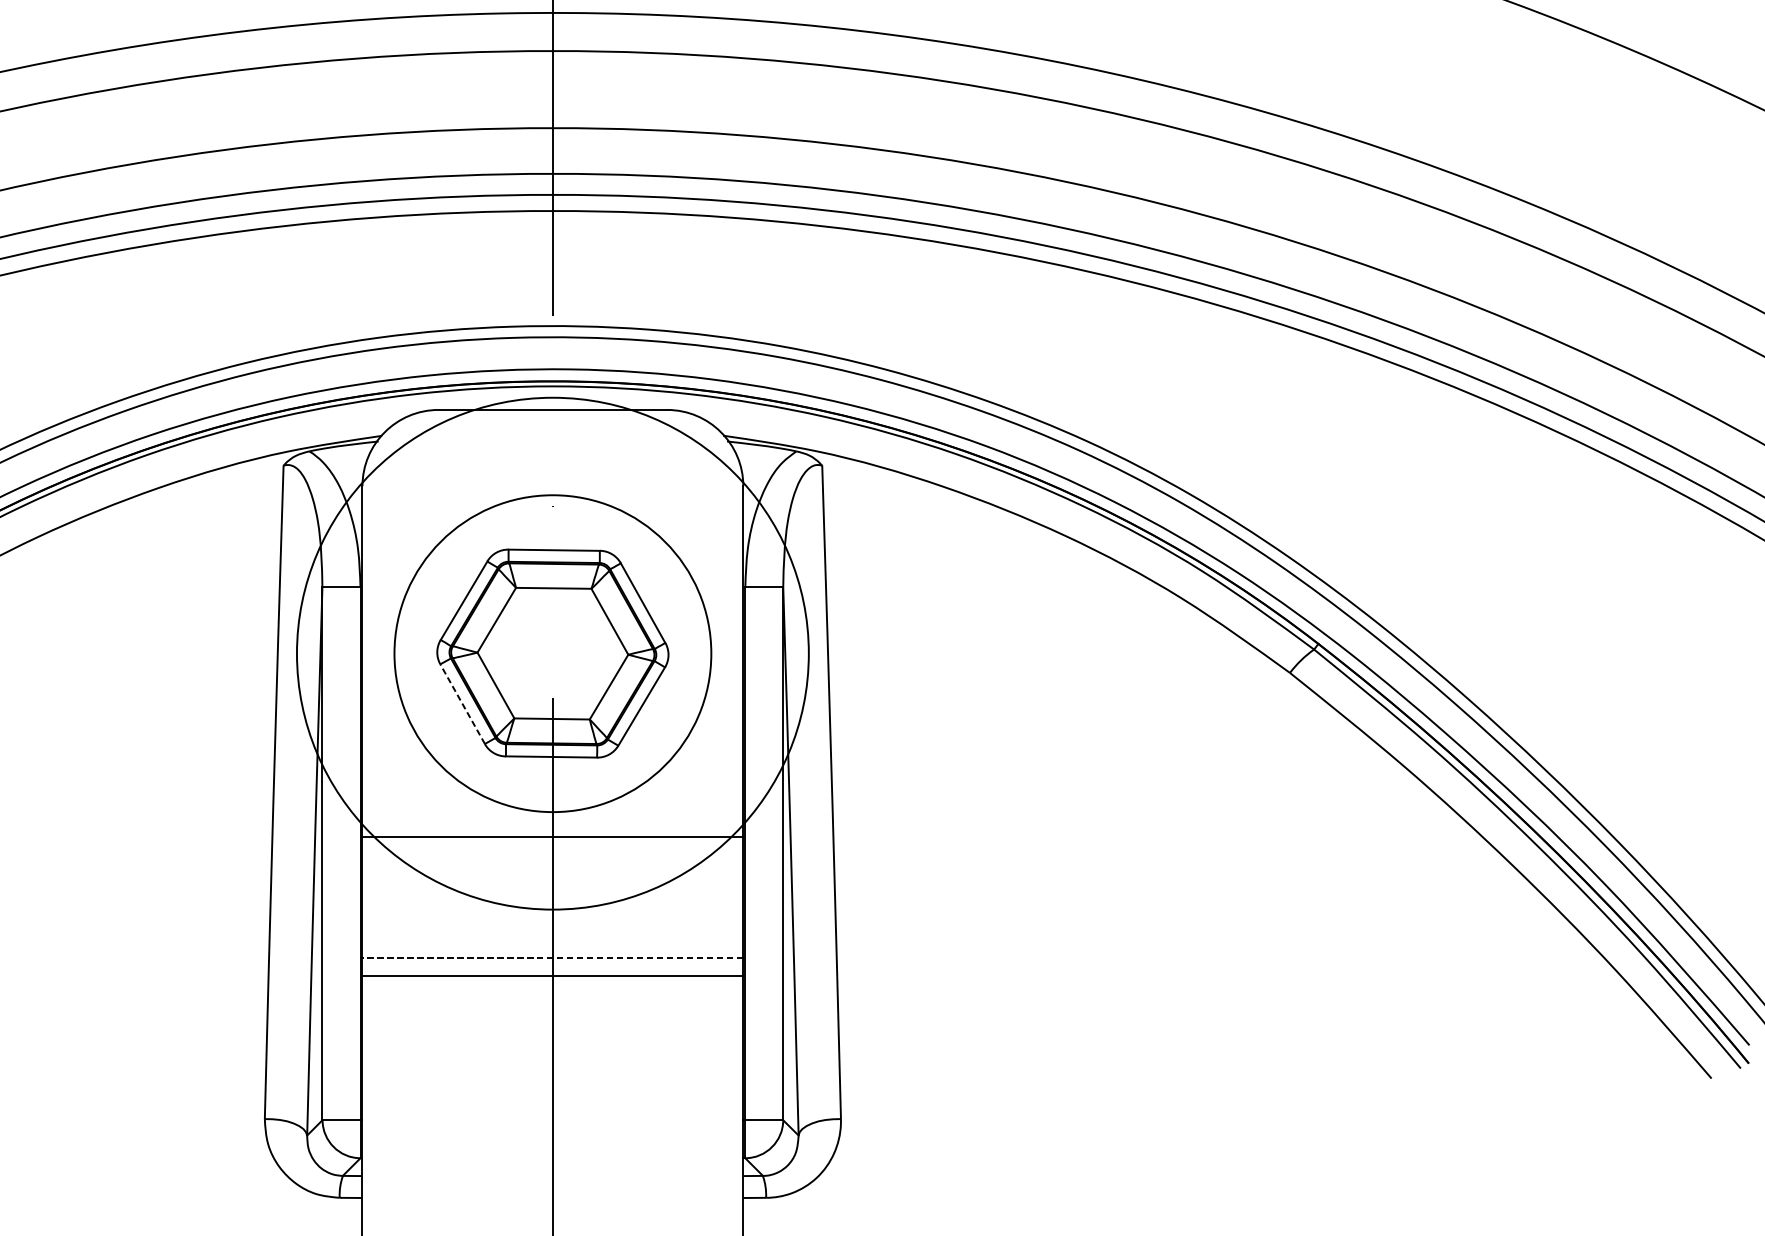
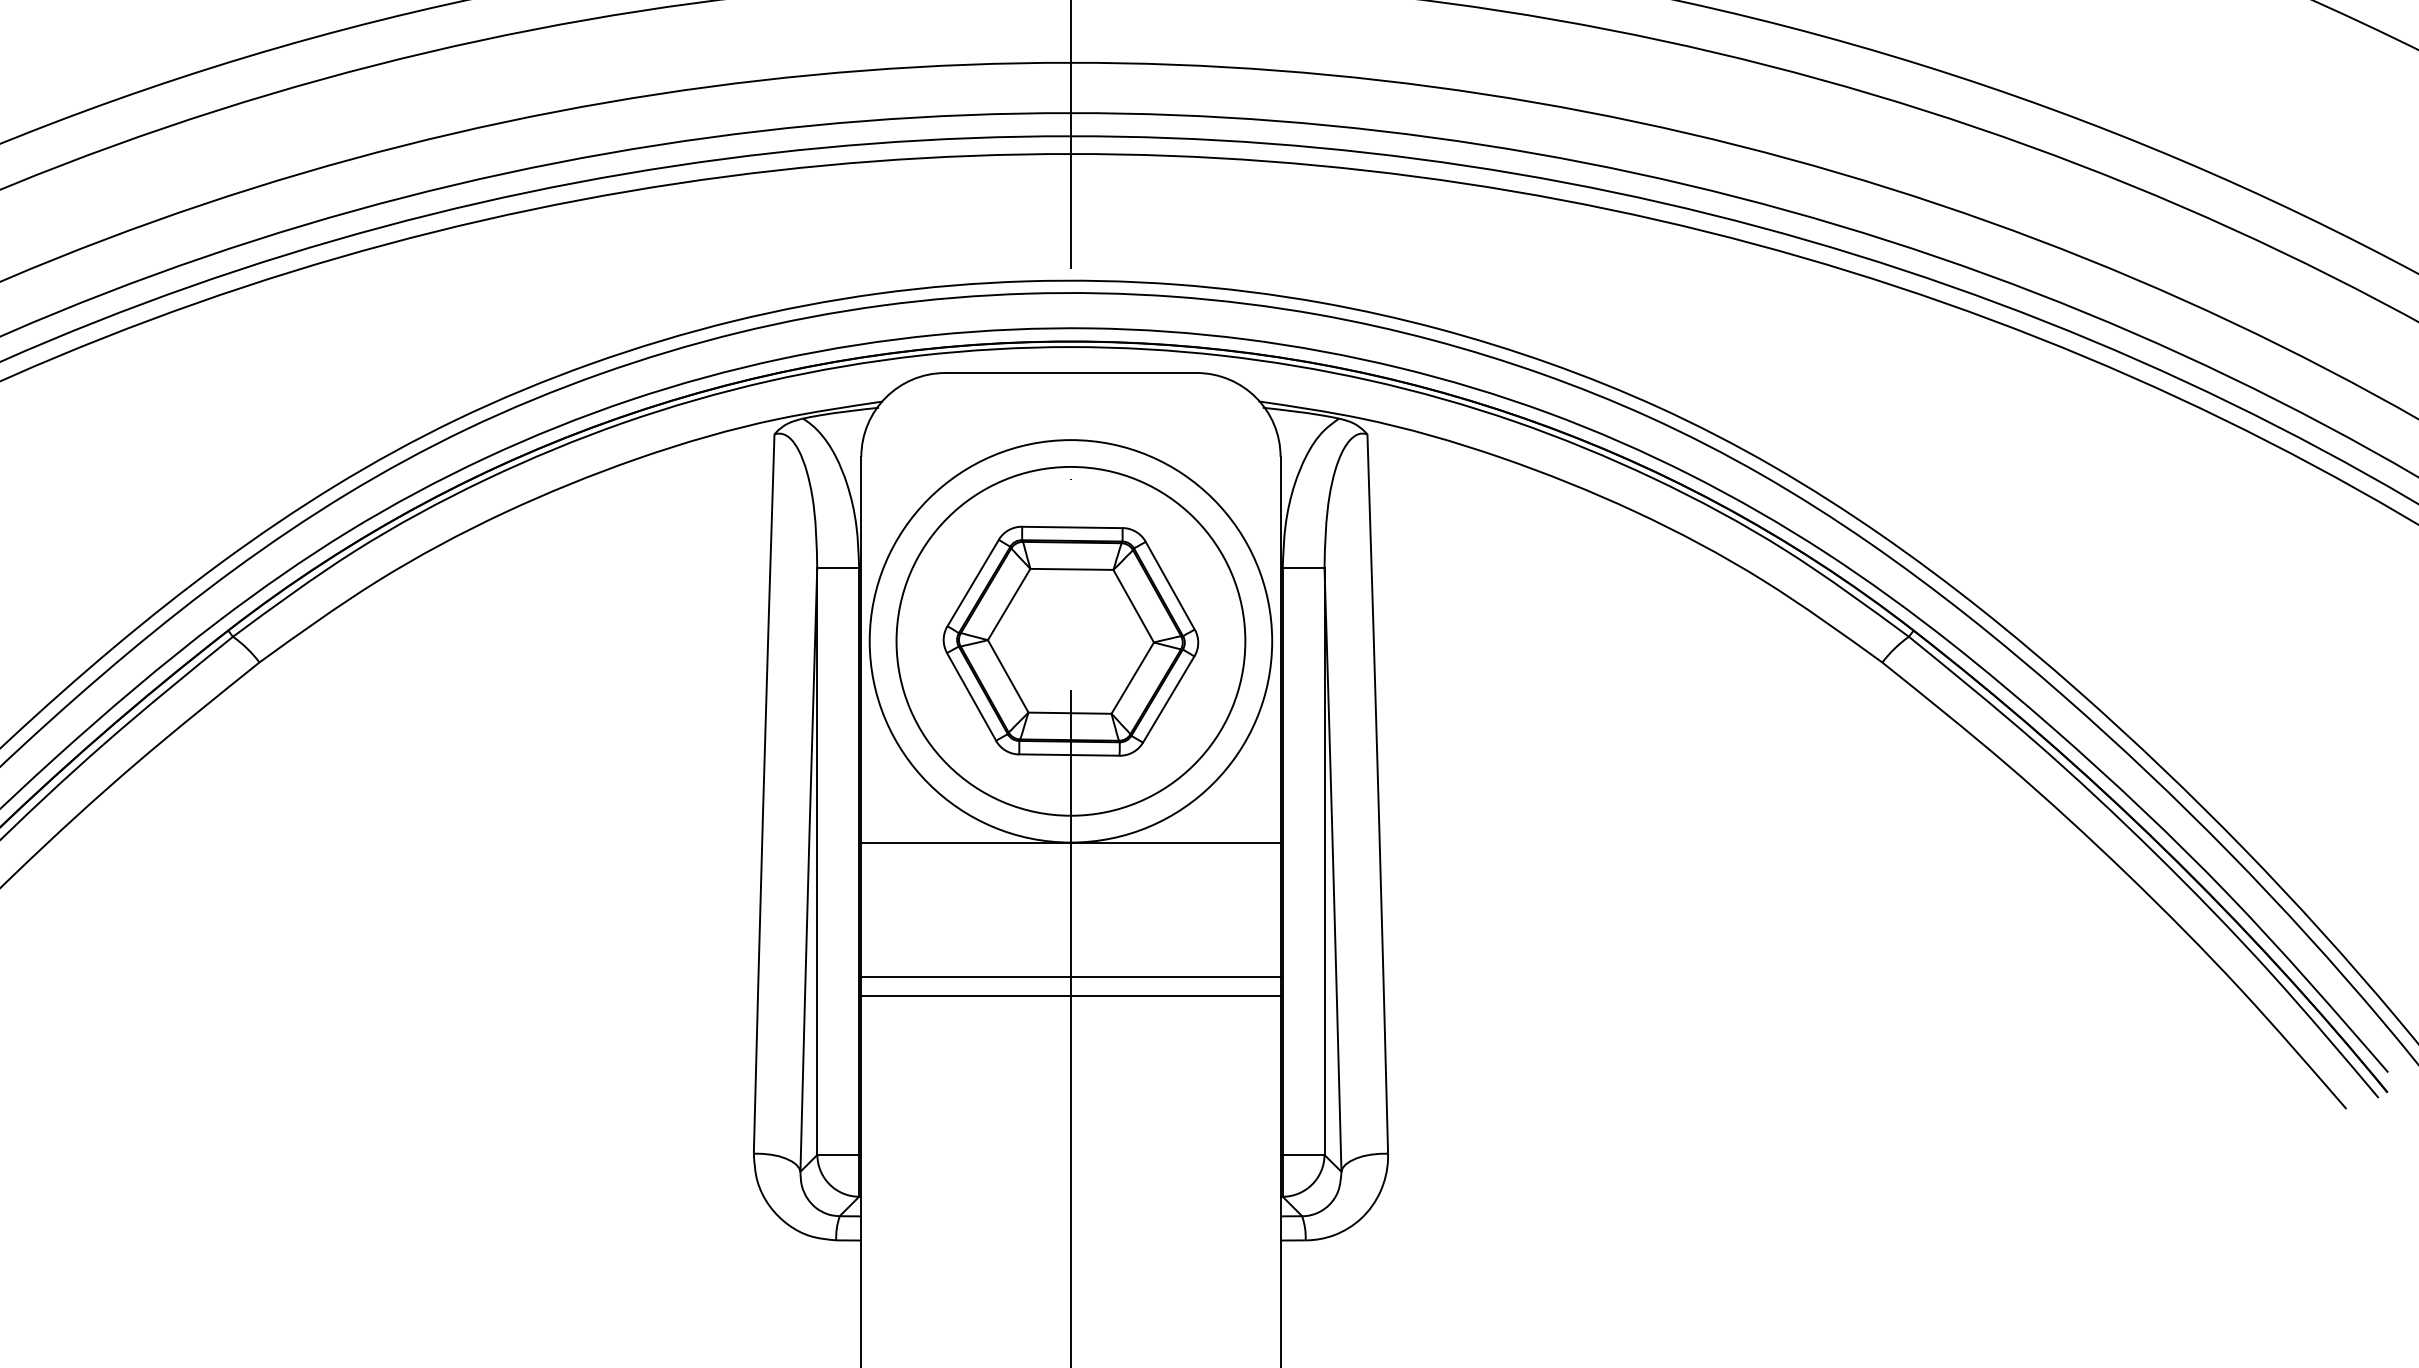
circle: (552, 653) -> (1070, 641), size x0.71
line: (462, 703) -> (971, 696), dashed -> solid
line: (552, 958) -> (1070, 976), dashed -> solid

